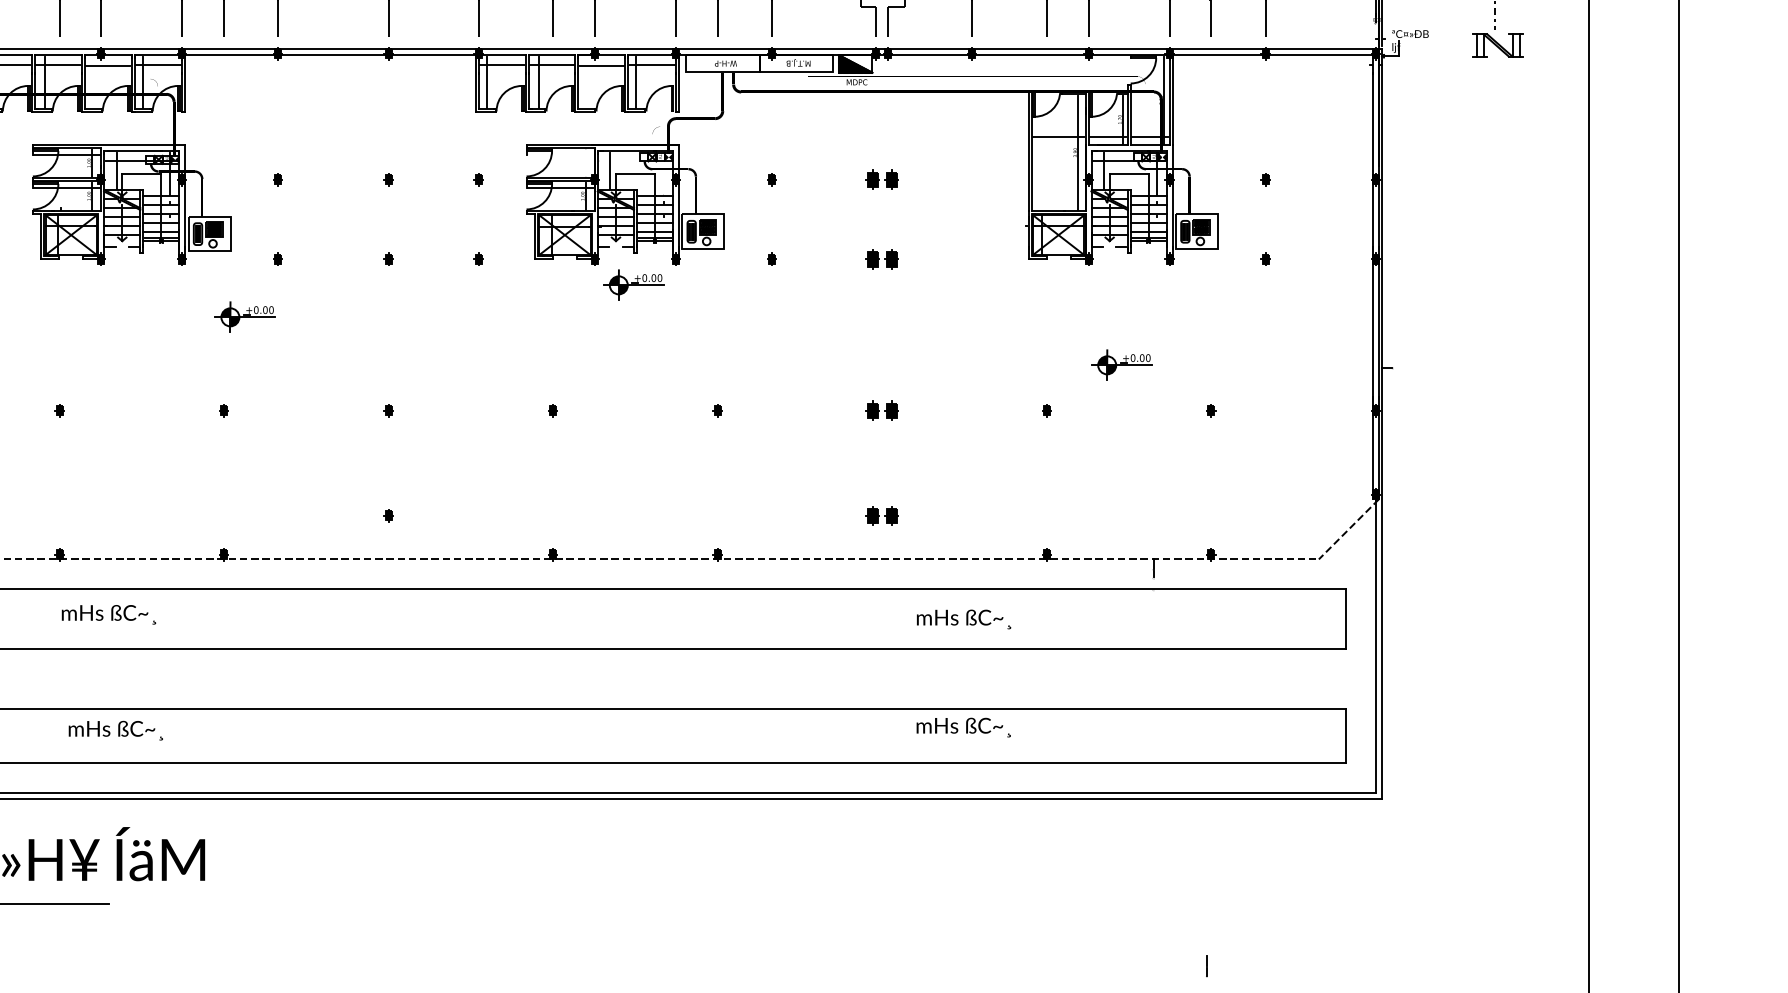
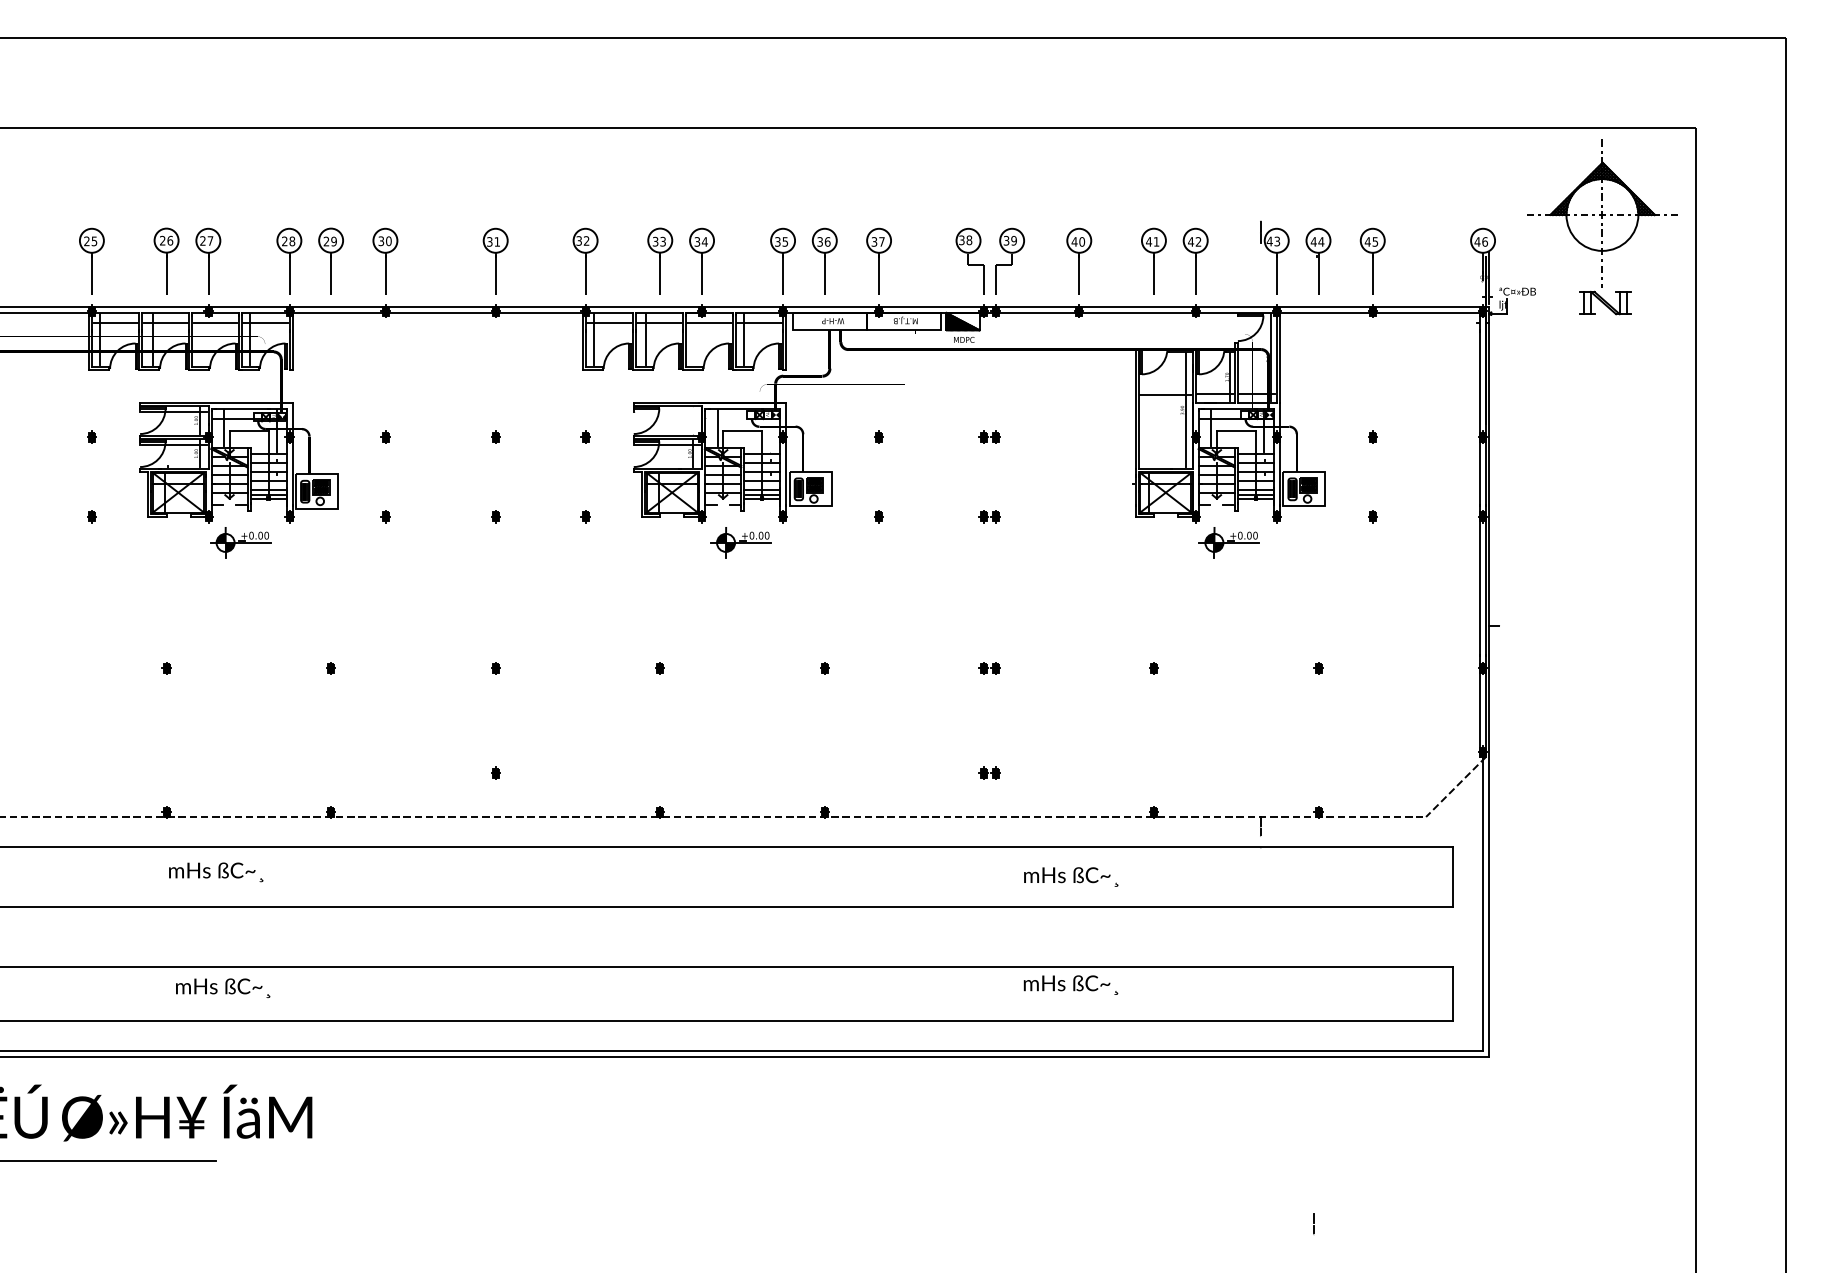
part: (882, 178) -> (989, 436), size x0.62
part: (882, 258) -> (989, 516), size x0.62
part: (245, 316) -> (240, 542), moved
part: (1121, 364) -> (1228, 542), moved
part: (882, 410) -> (989, 668), size x0.62
part: (882, 514) -> (989, 772), size x0.62

